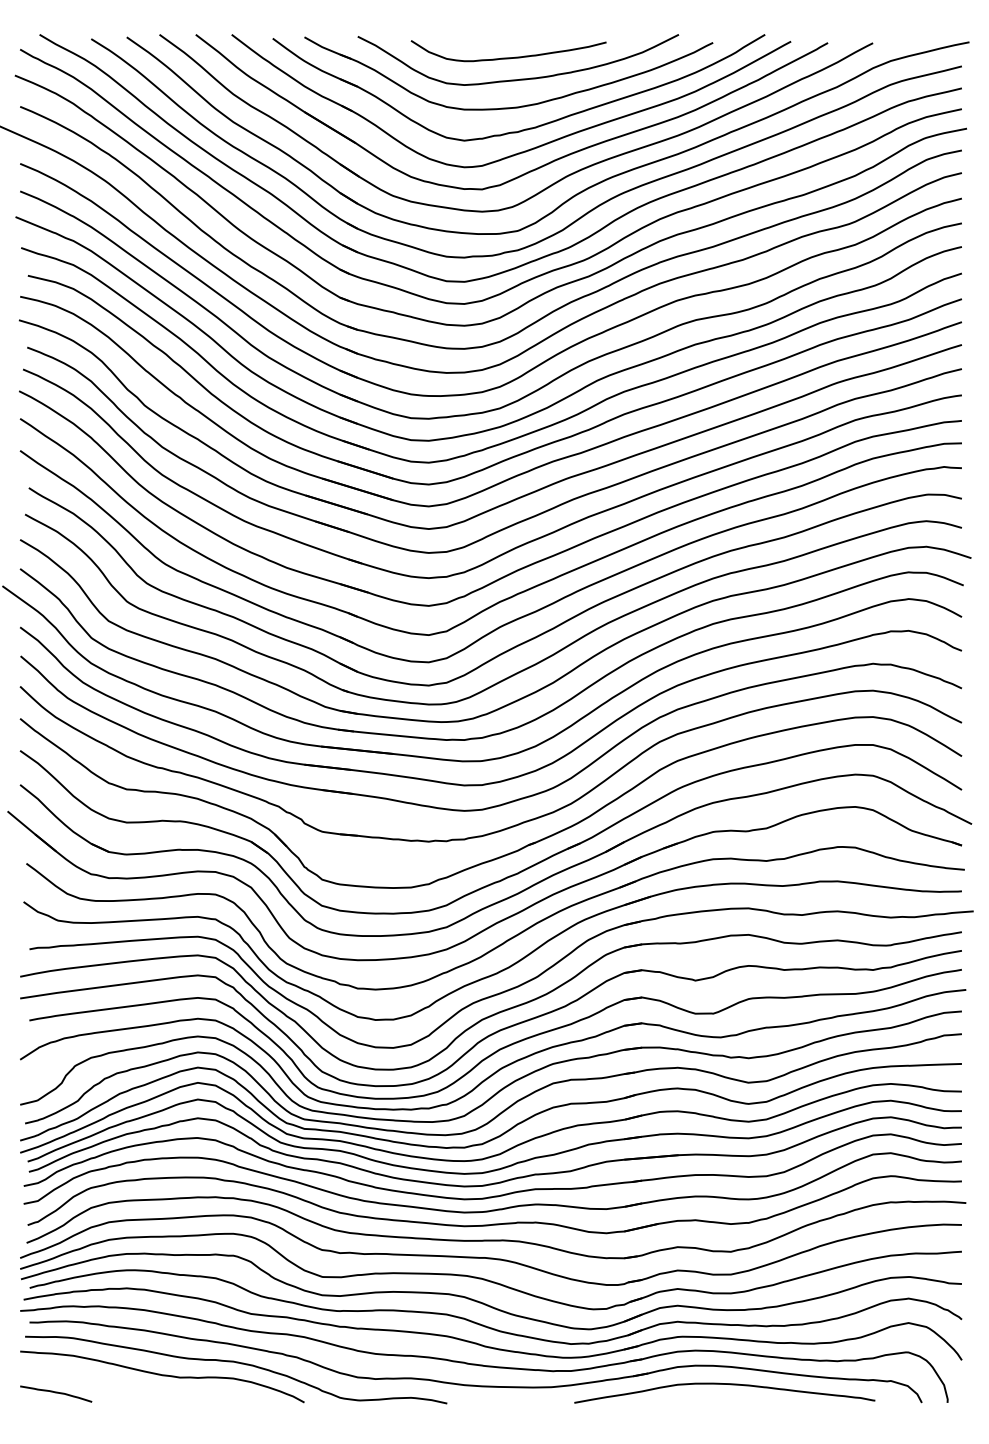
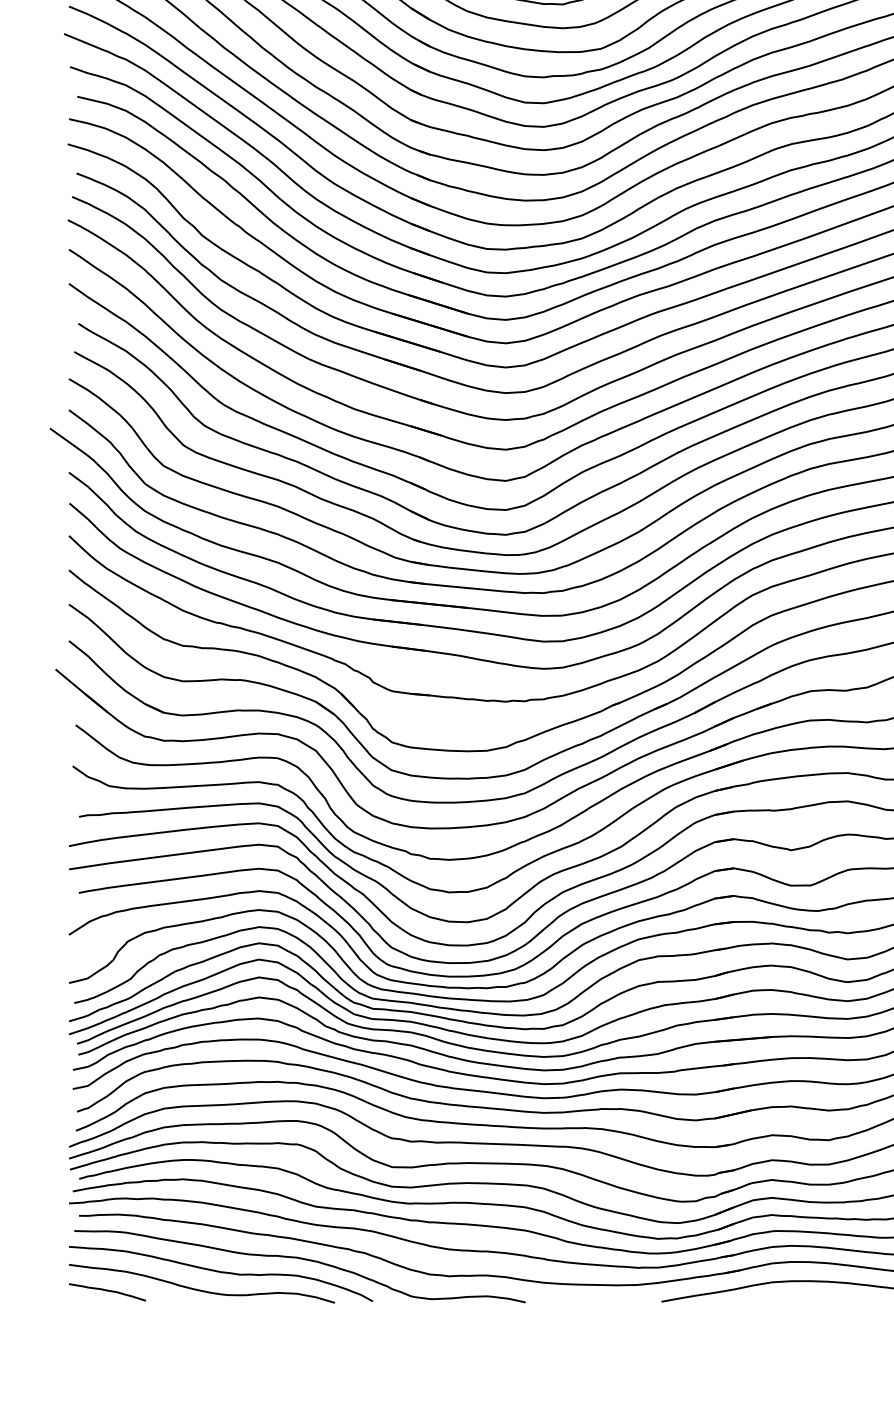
curve: (144, 1391) -> (201, 1289), added

